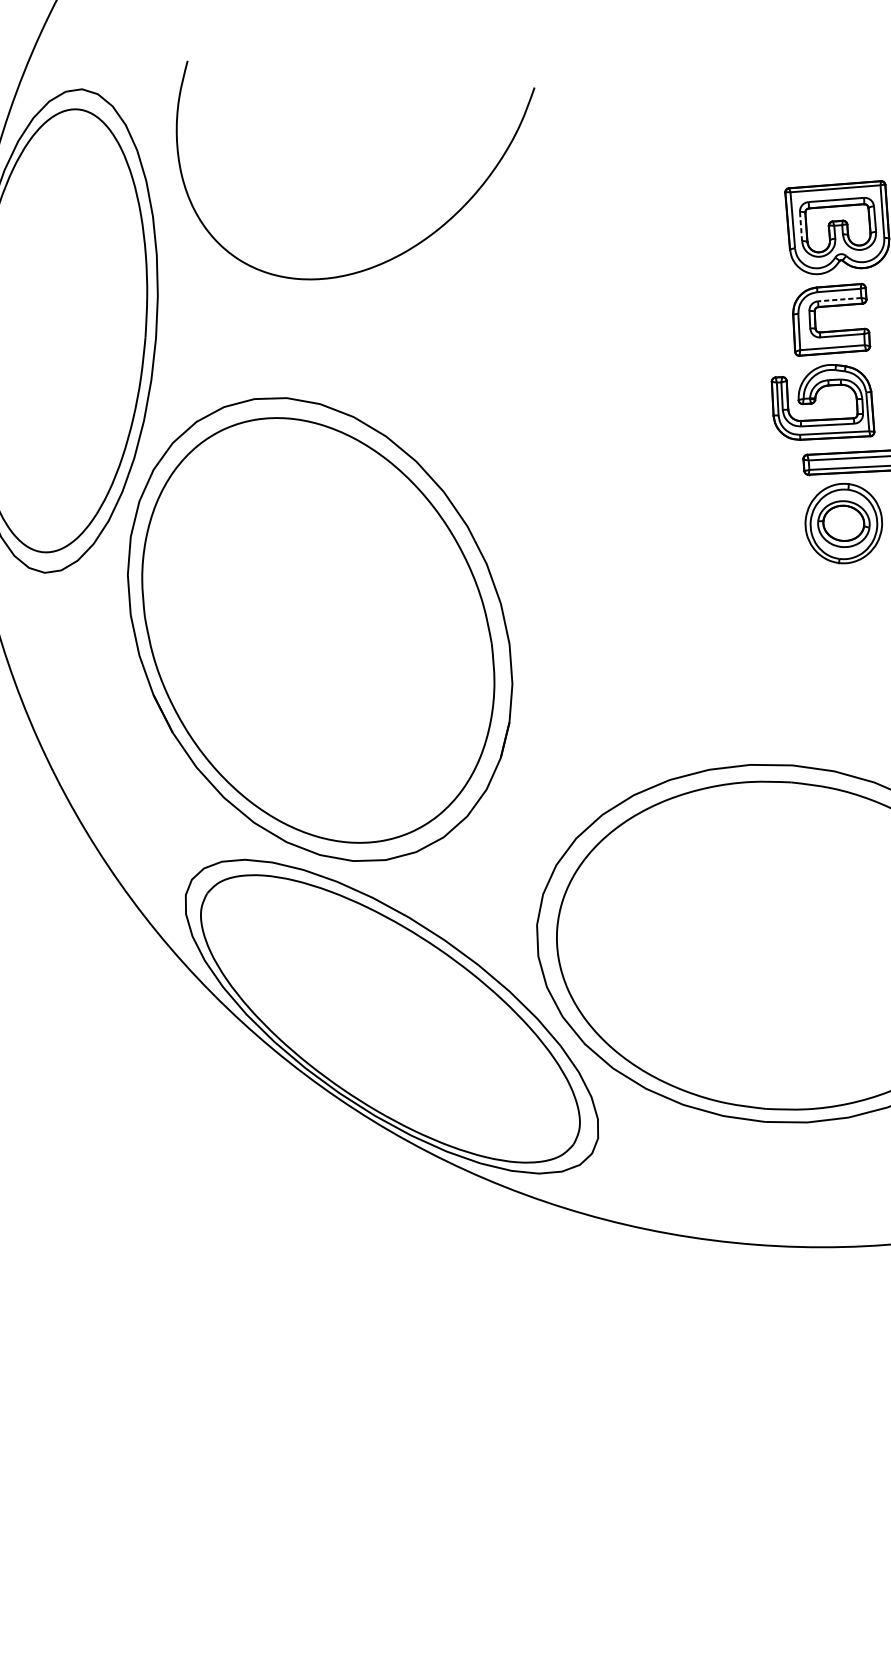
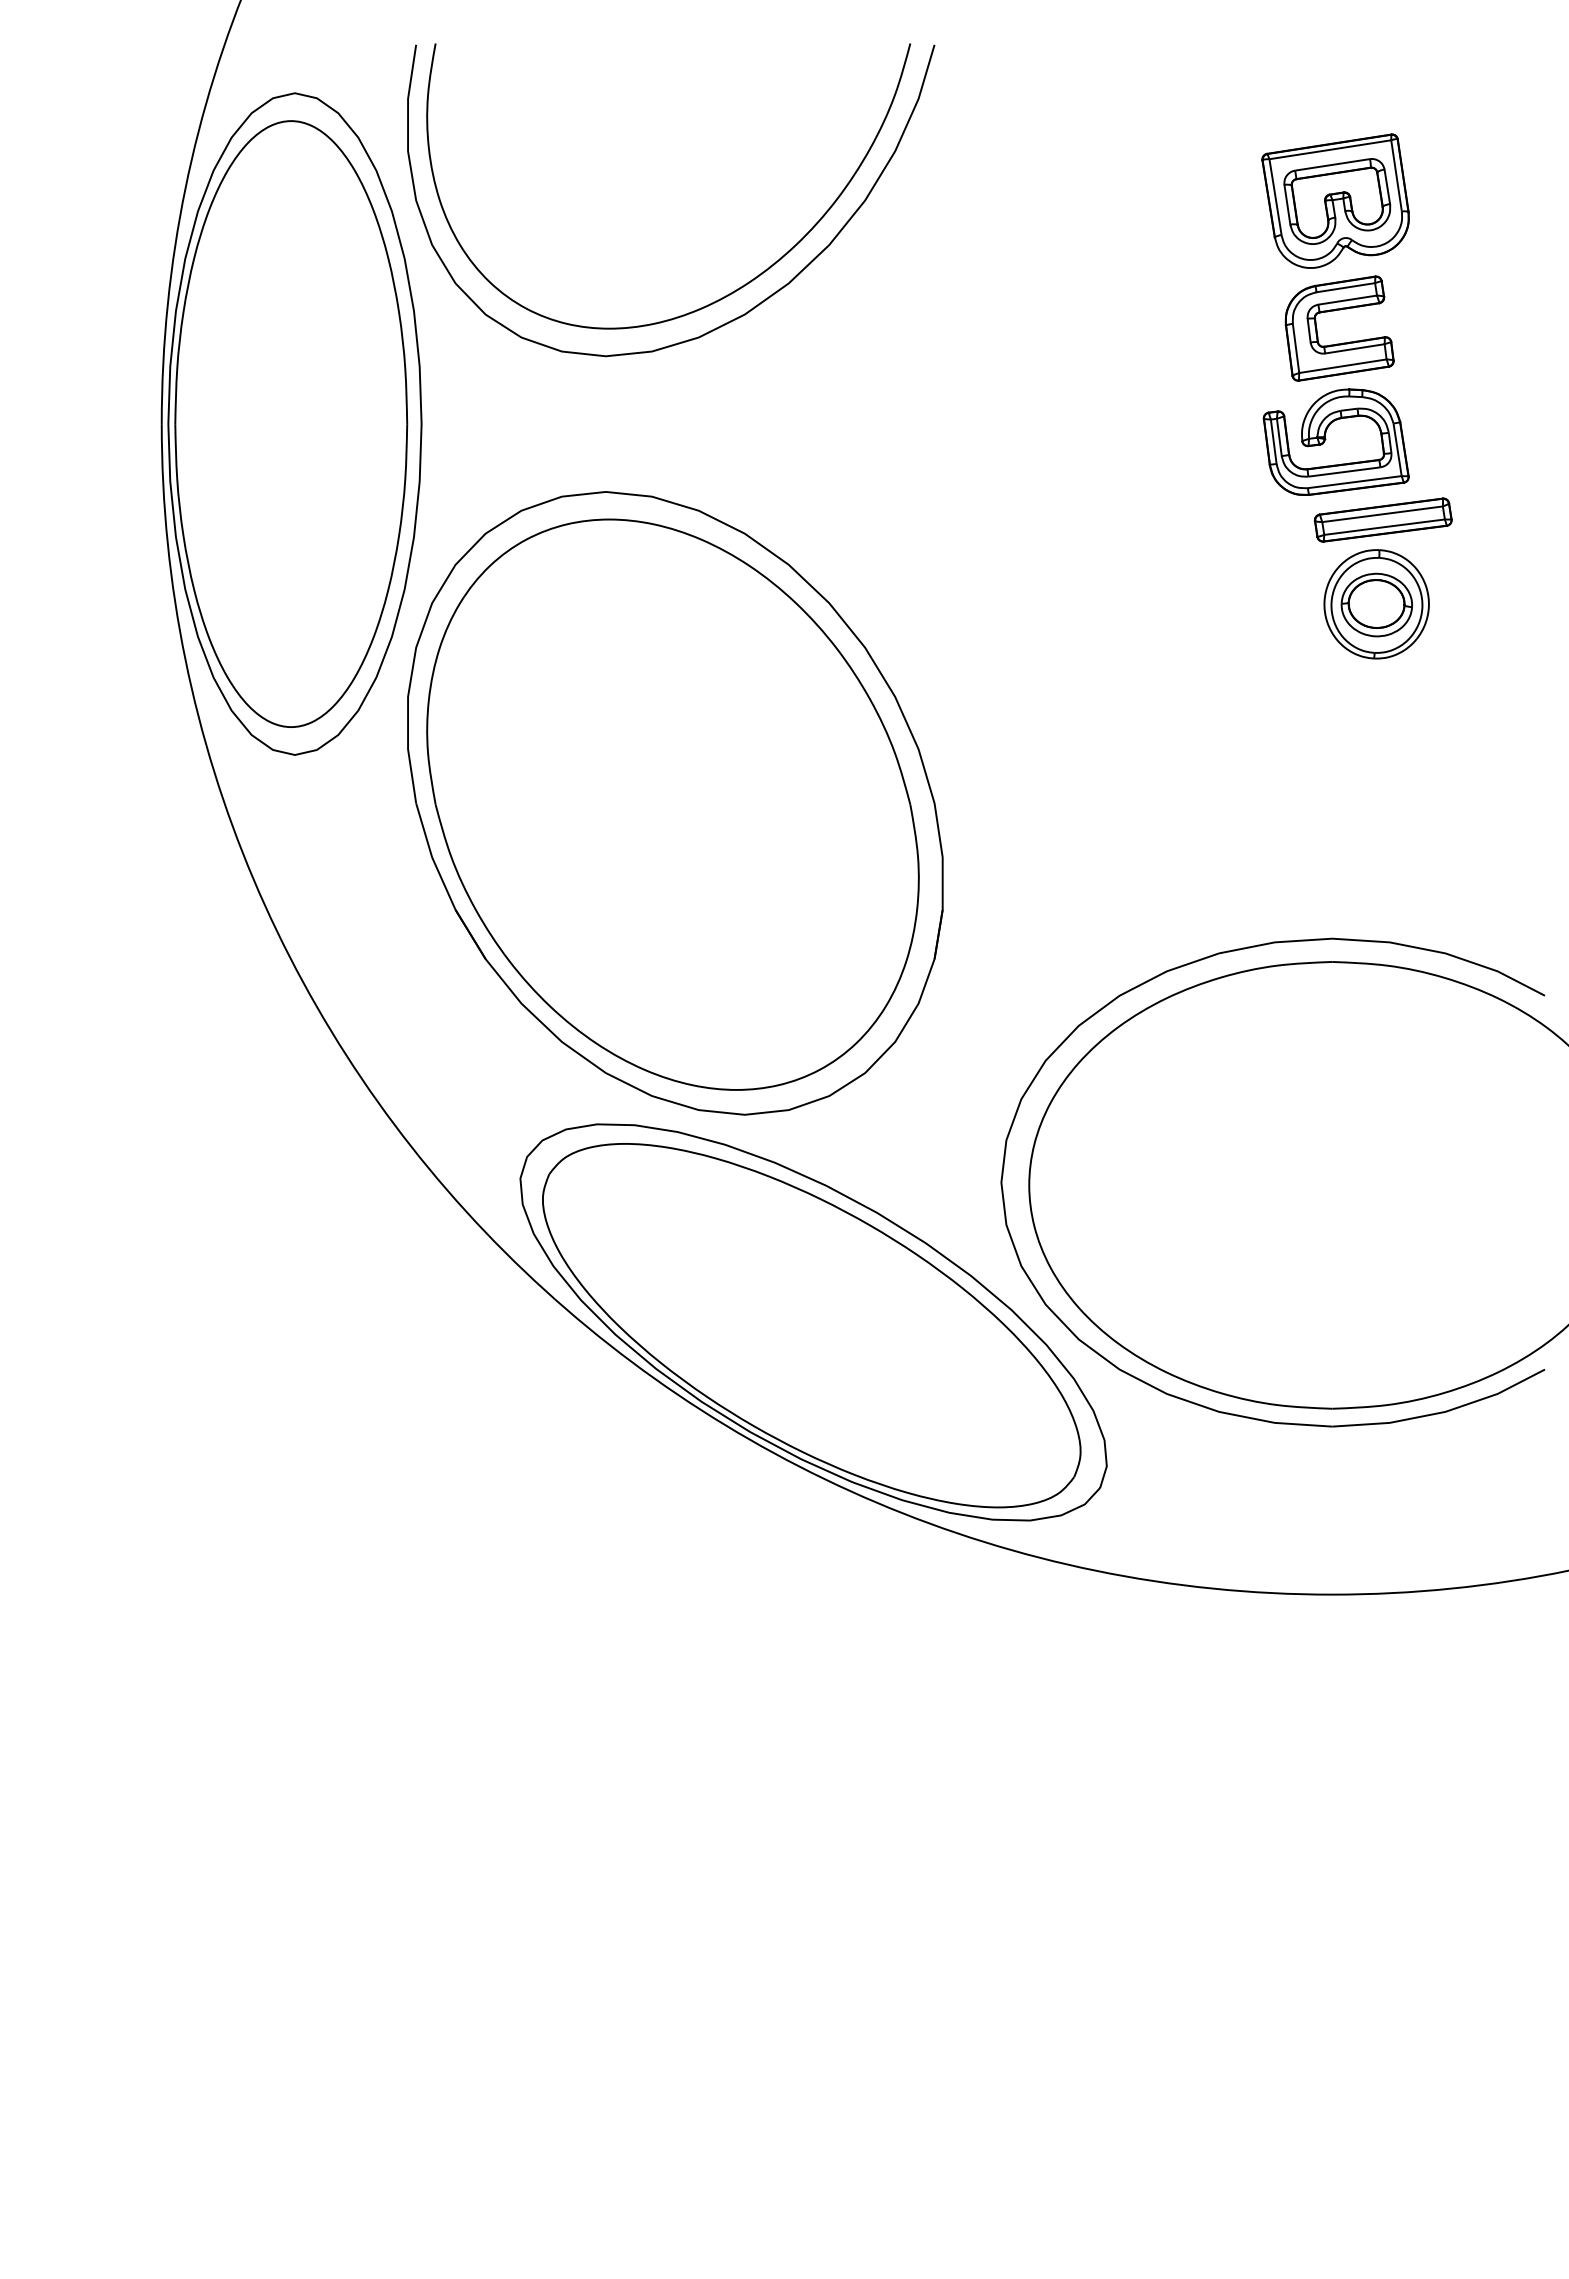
line: (801, 226) -> (1287, 204), dashed -> solid
curve: (387, 279) -> (730, 320), added
line: (839, 299) -> (1347, 300), dashed -> solid

